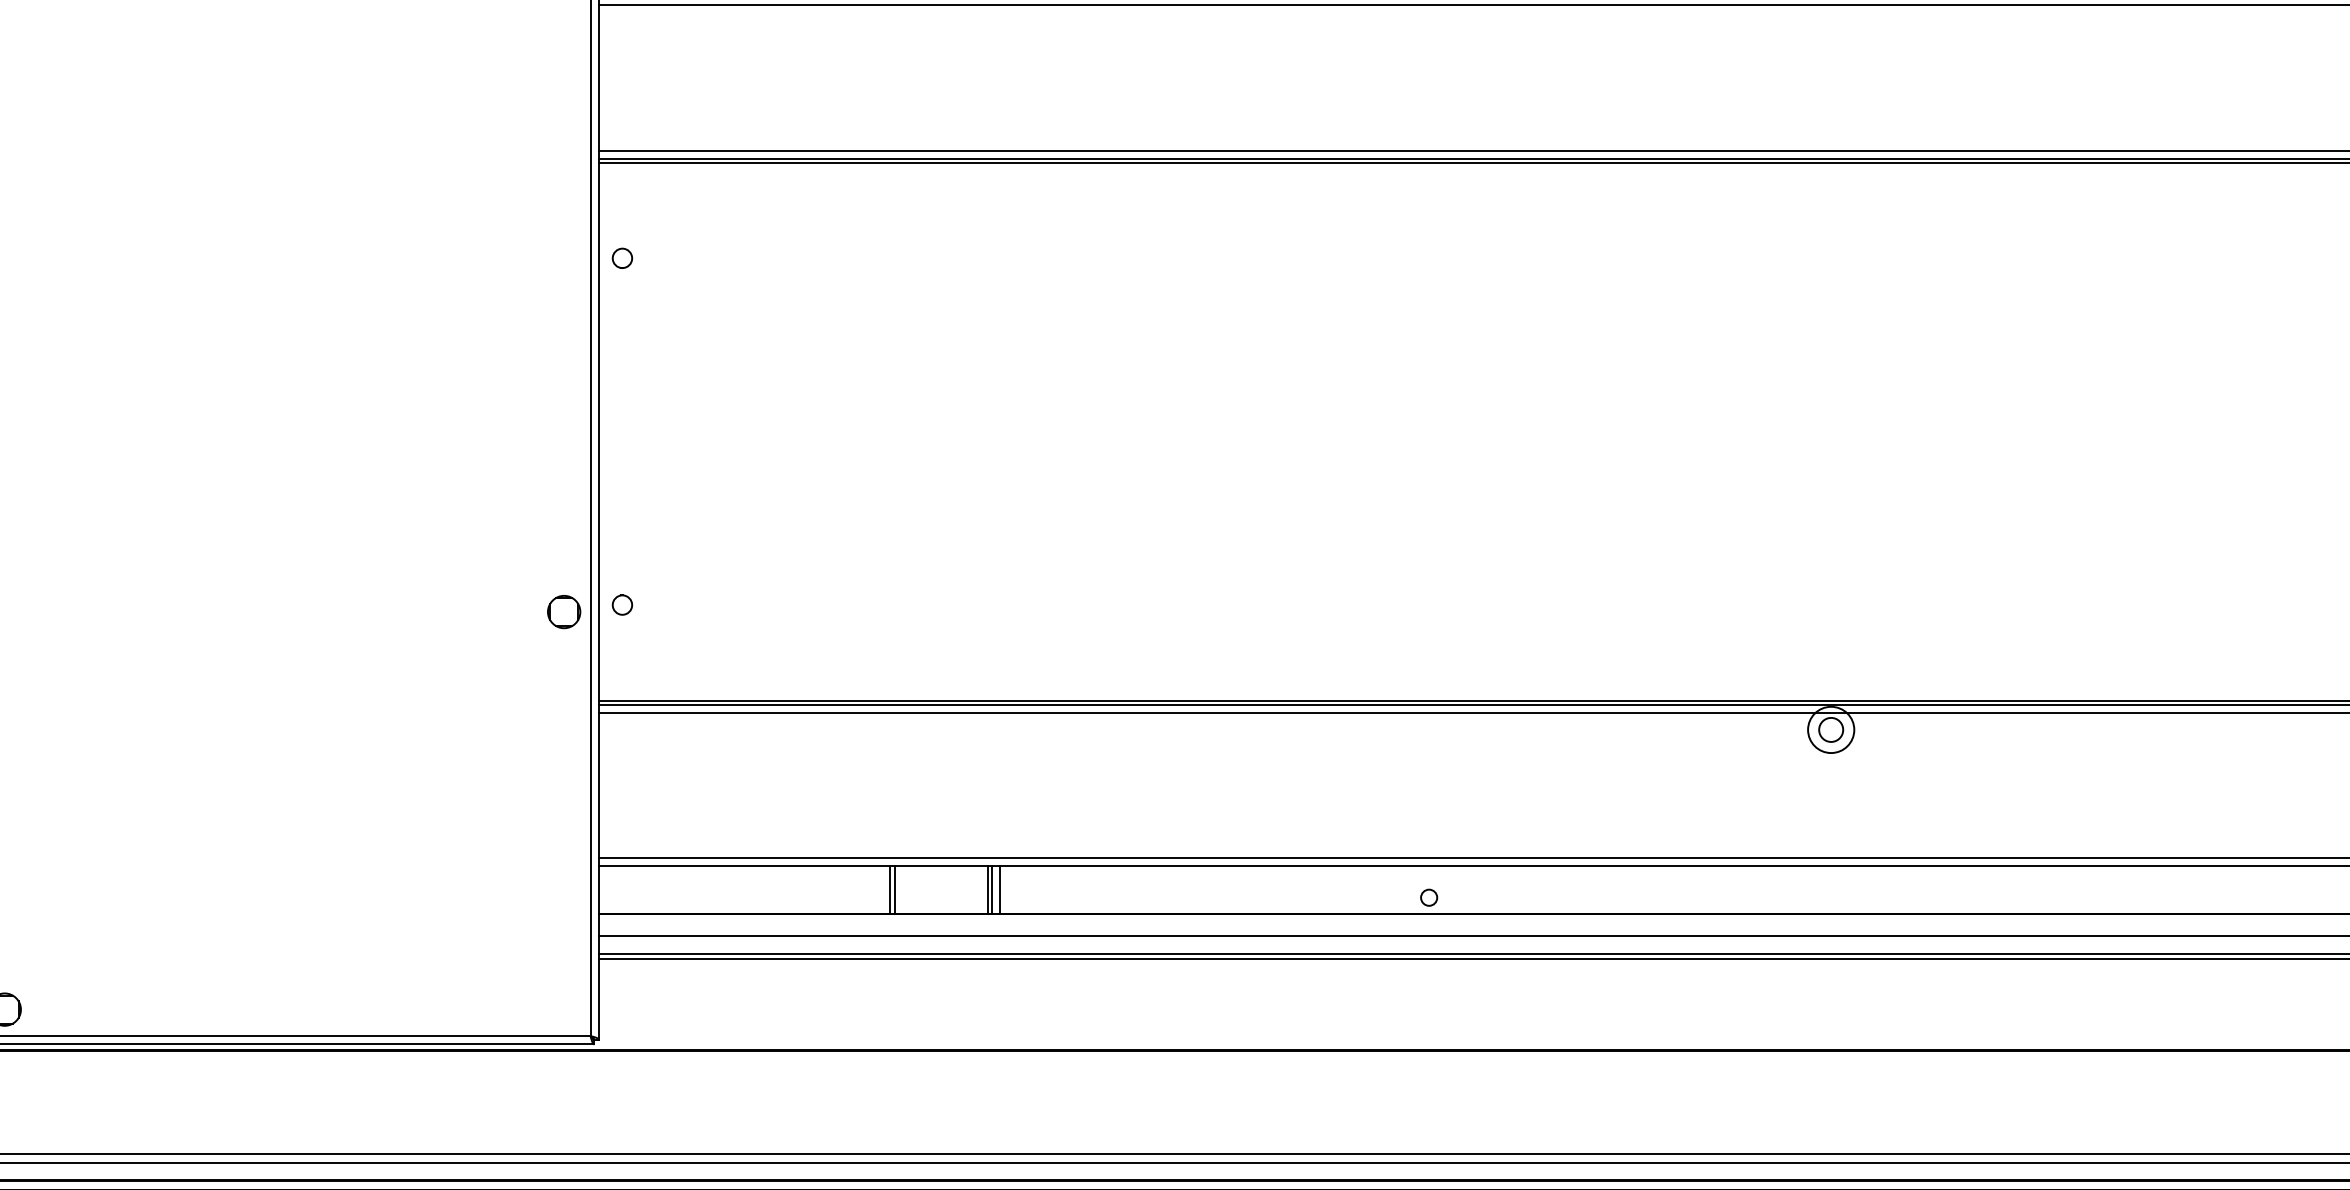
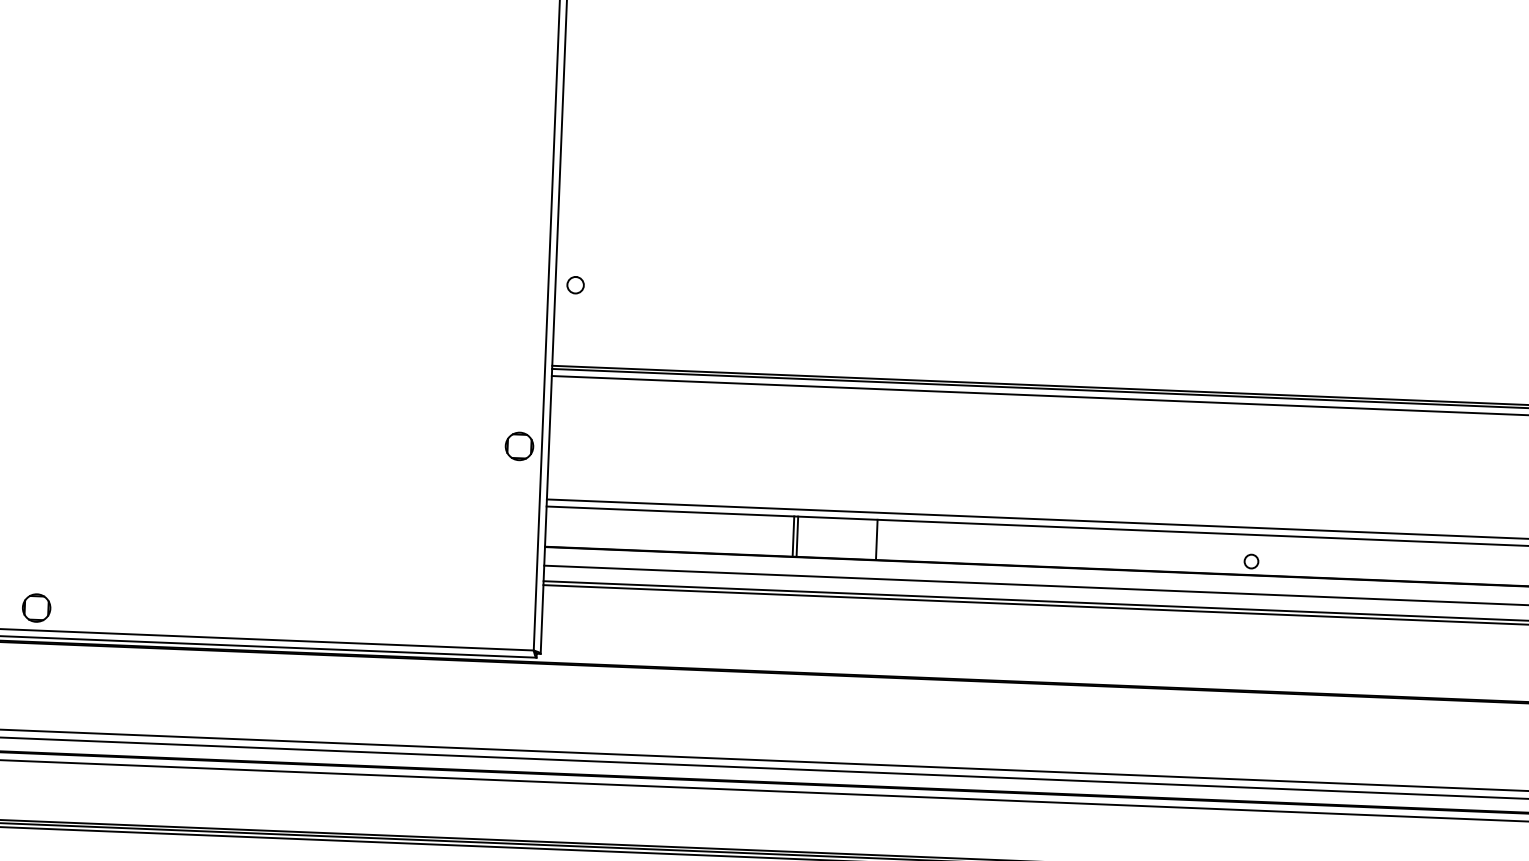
part: (564, 612) -> (519, 446), moved
line: (991, 889) -> (879, 539), removed
line: (1000, 889) -> (887, 539), removed

